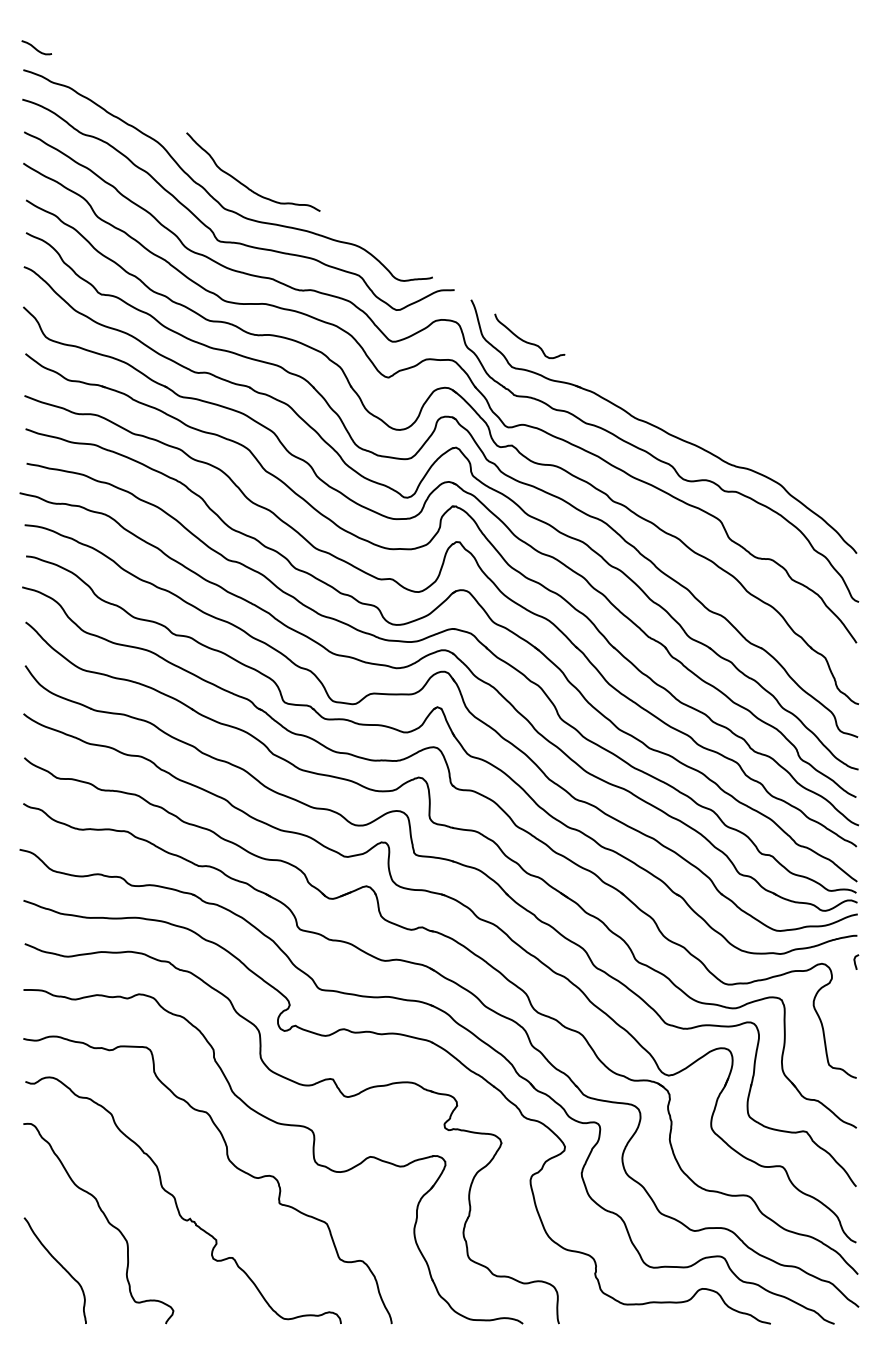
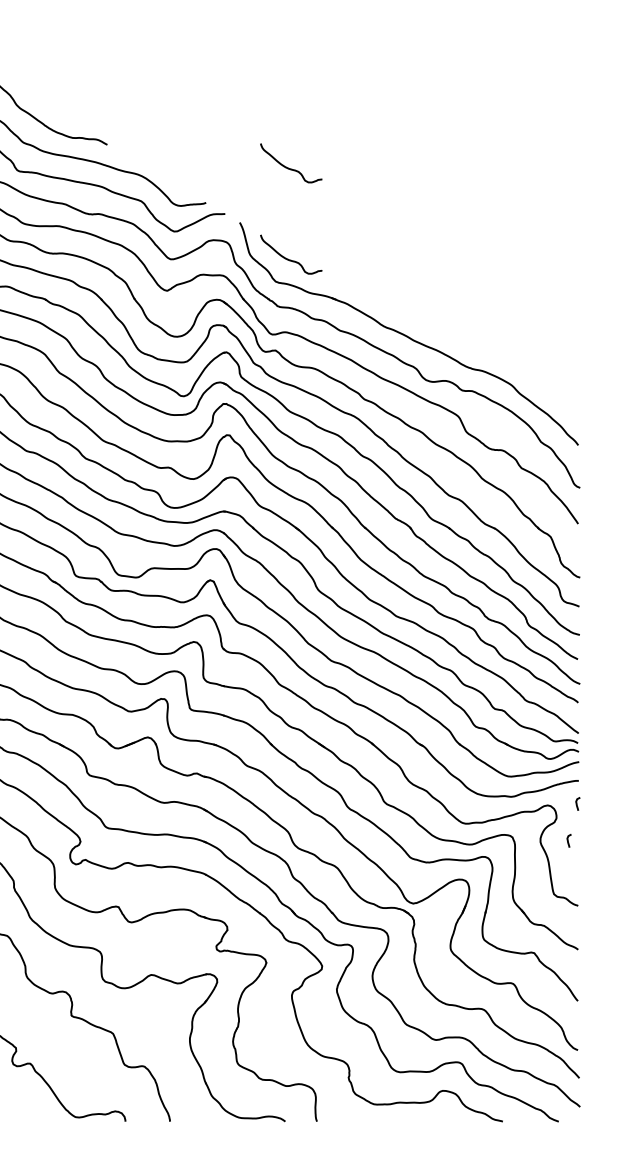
curve: (527, 237) -> (289, 167), added
curve: (845, 1003) -> (568, 840), added

